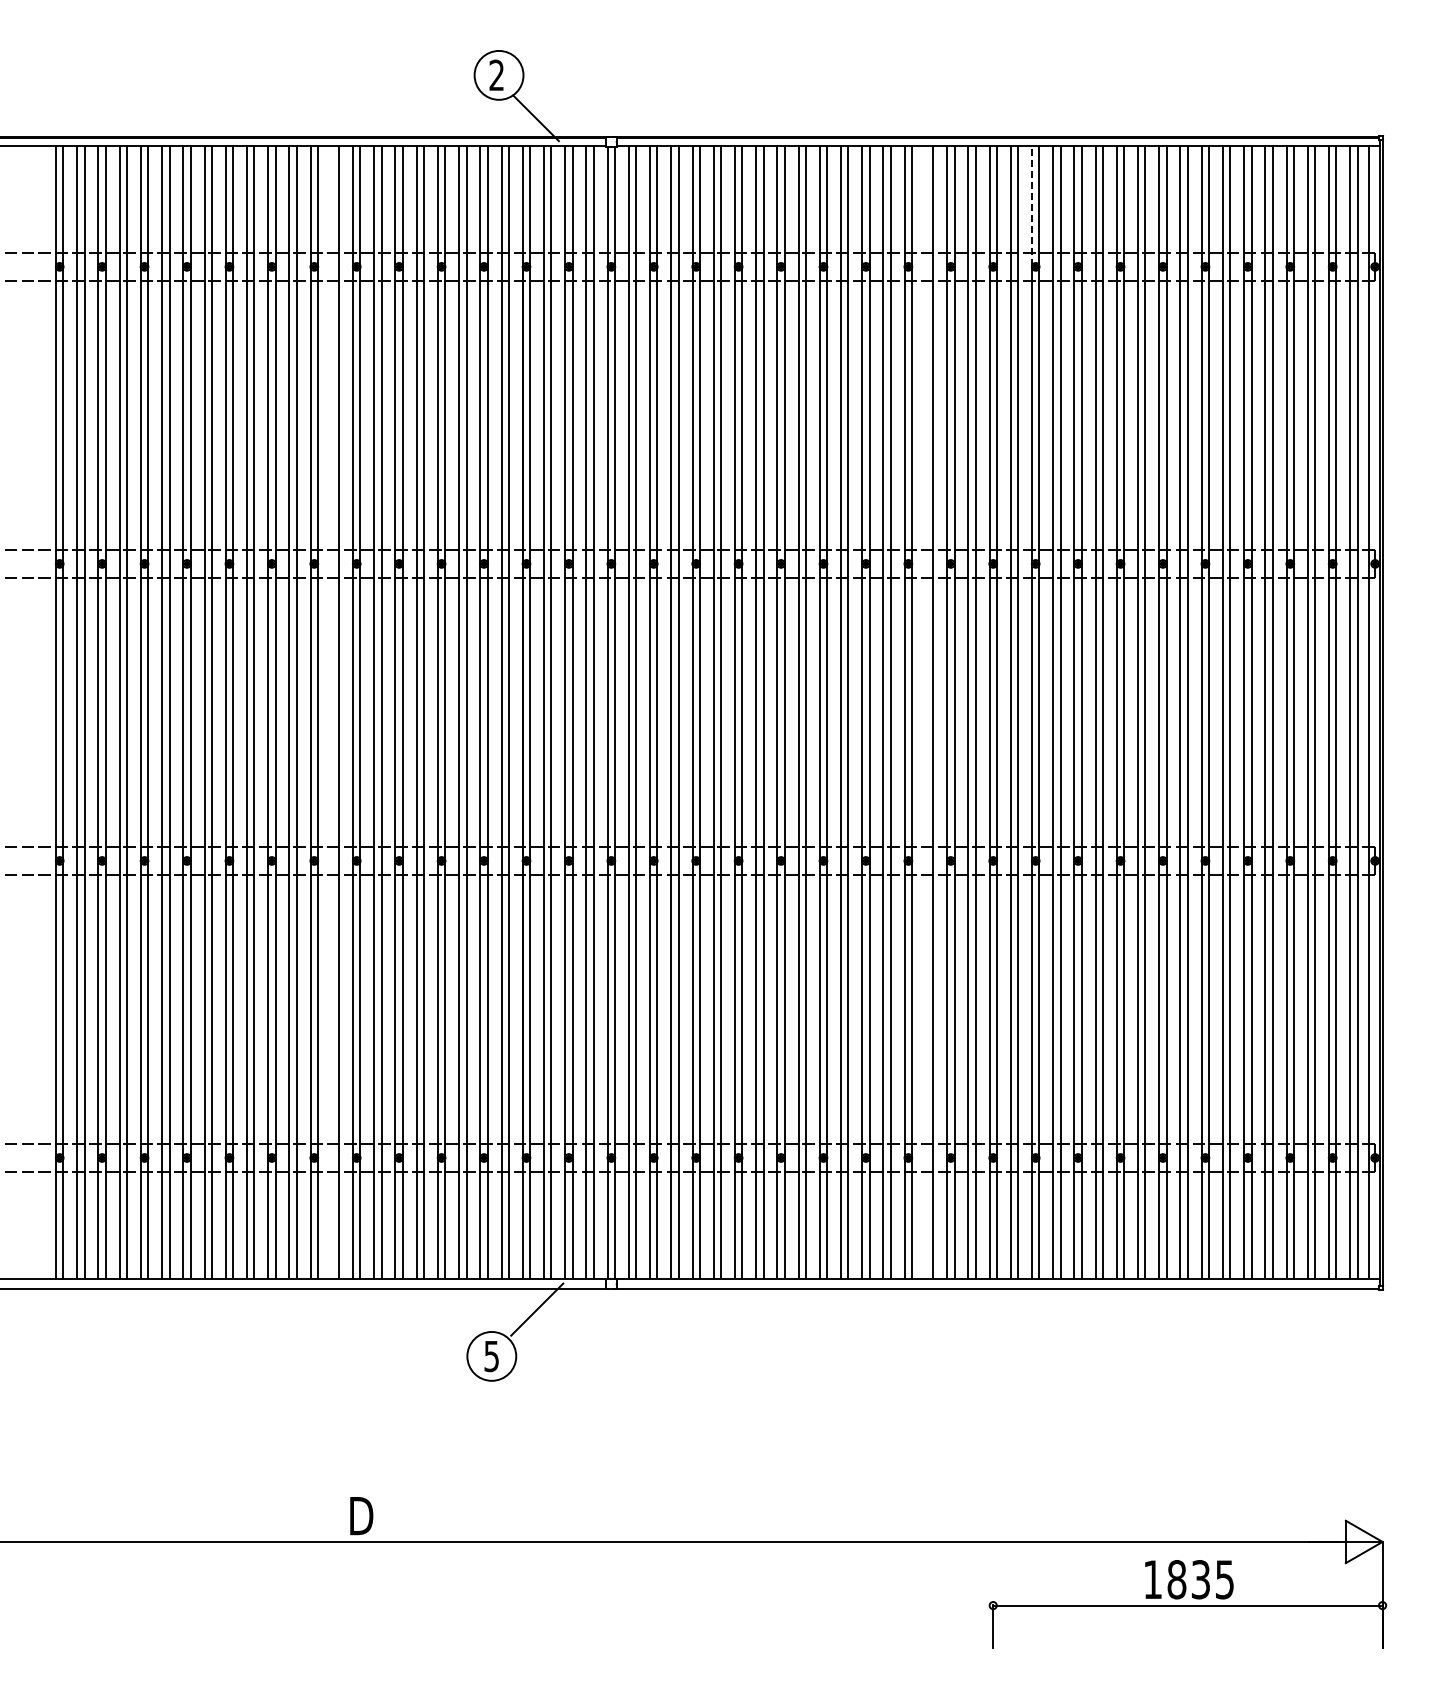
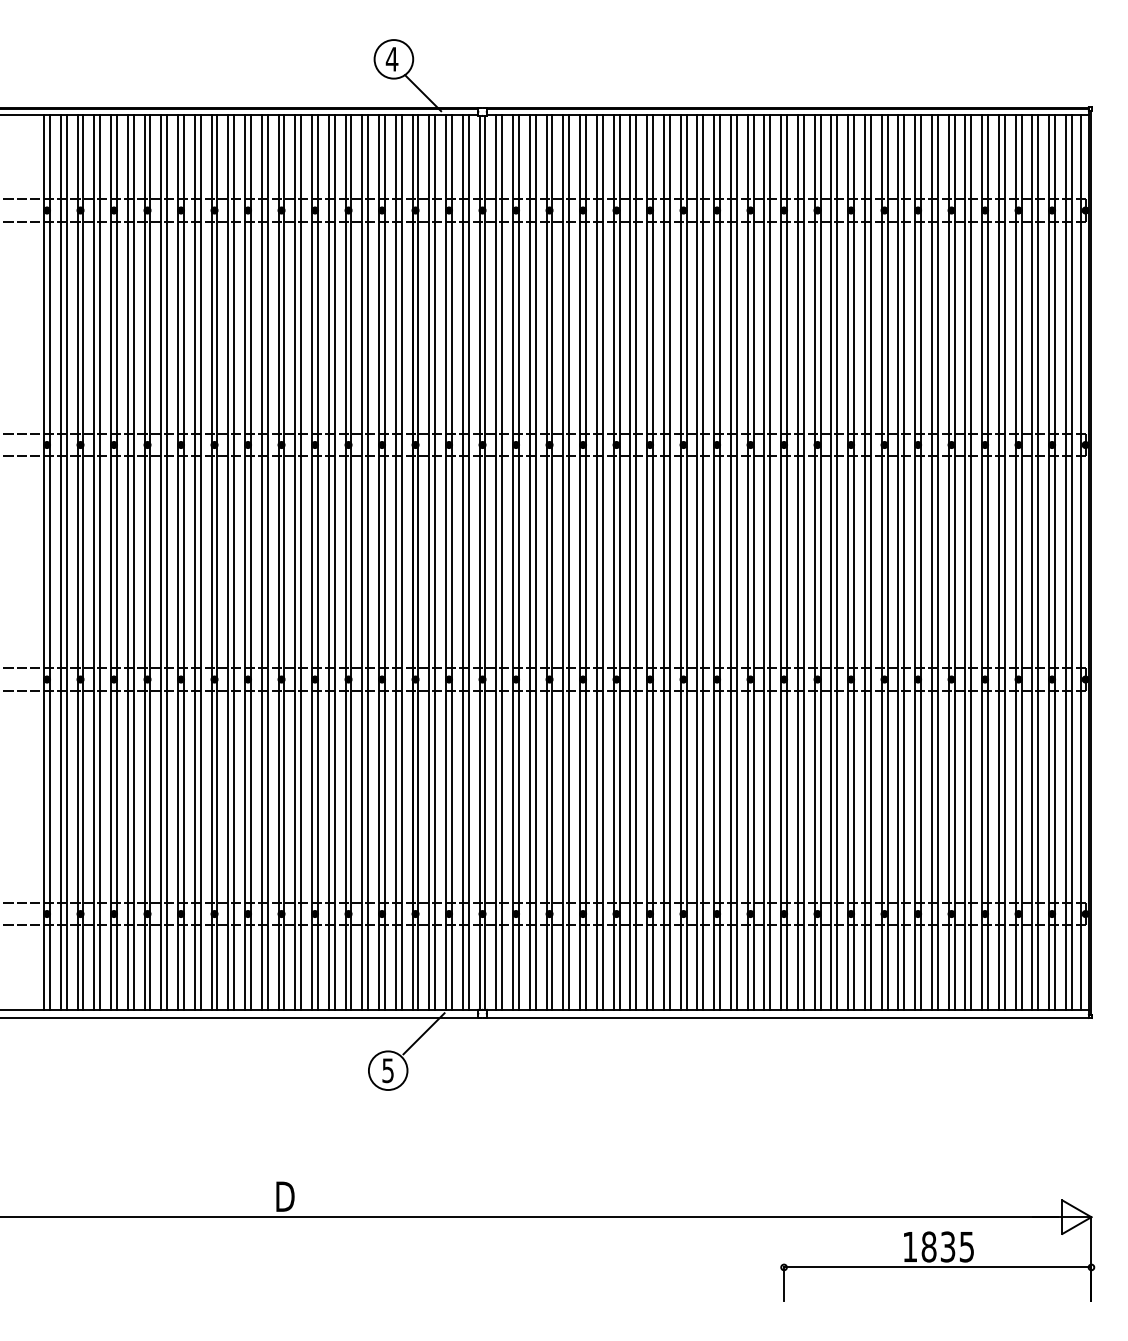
text: (496, 74) -> (391, 58), 2 -> 4
line: (1031, 205) -> (814, 162), dashed -> solid
line: (331, 712) -> (261, 562), added
line: (925, 712) -> (730, 562), added

